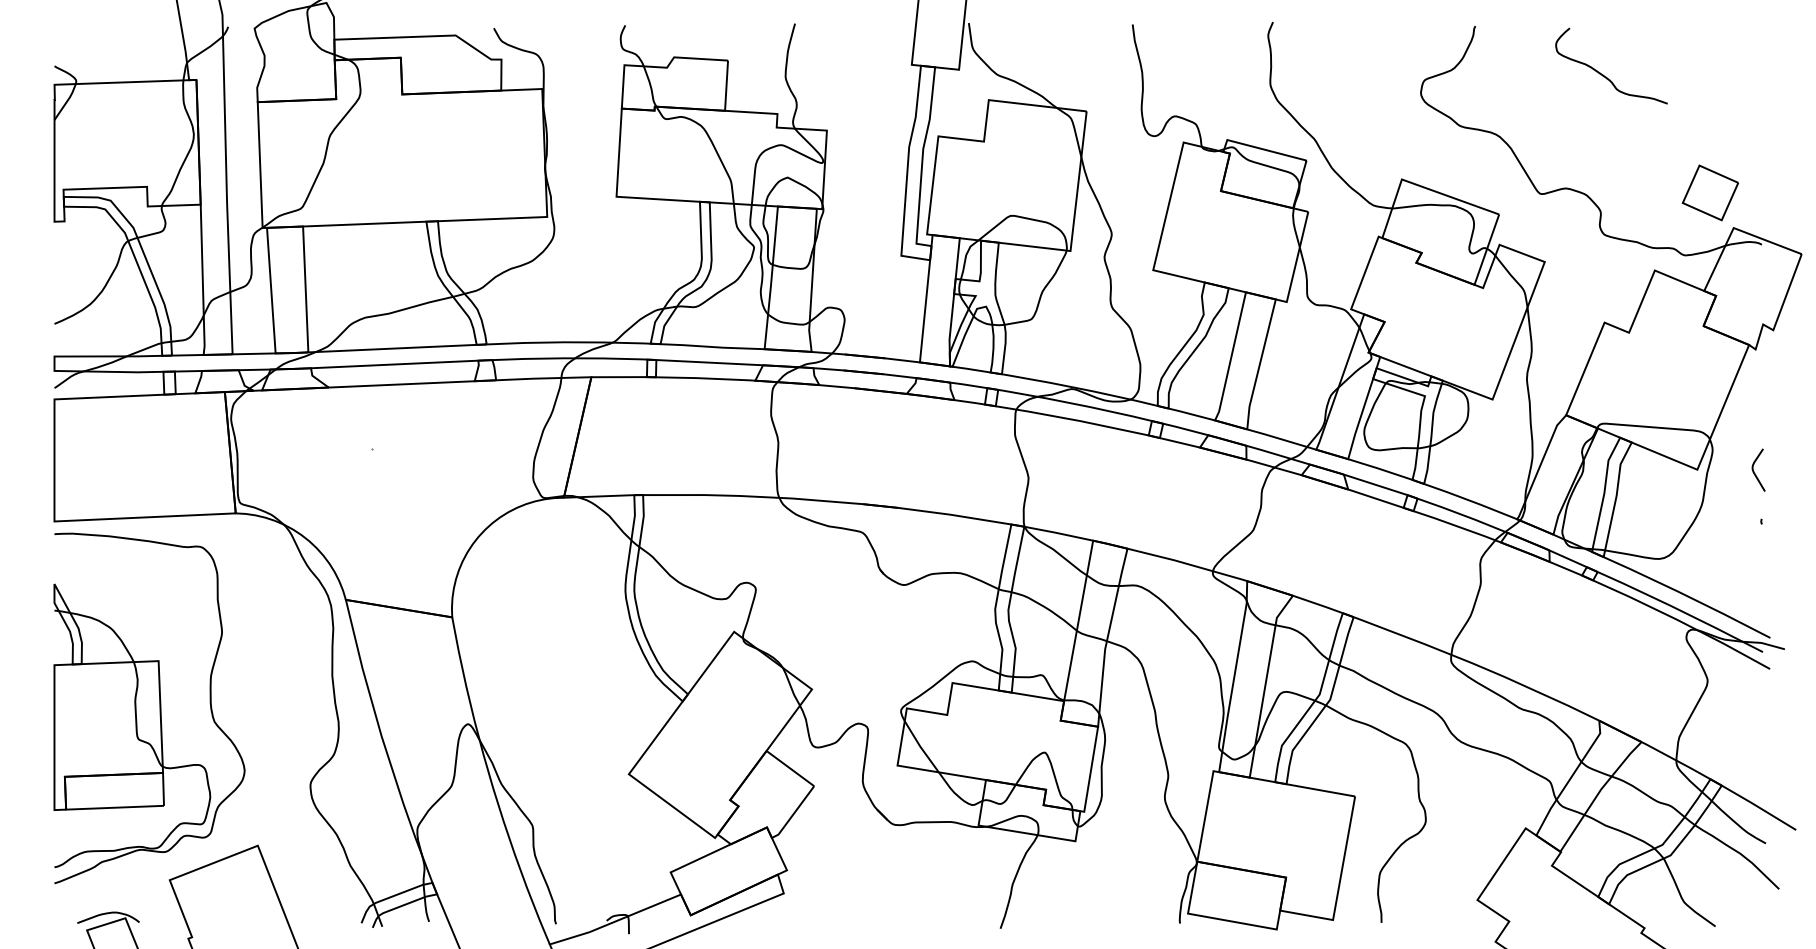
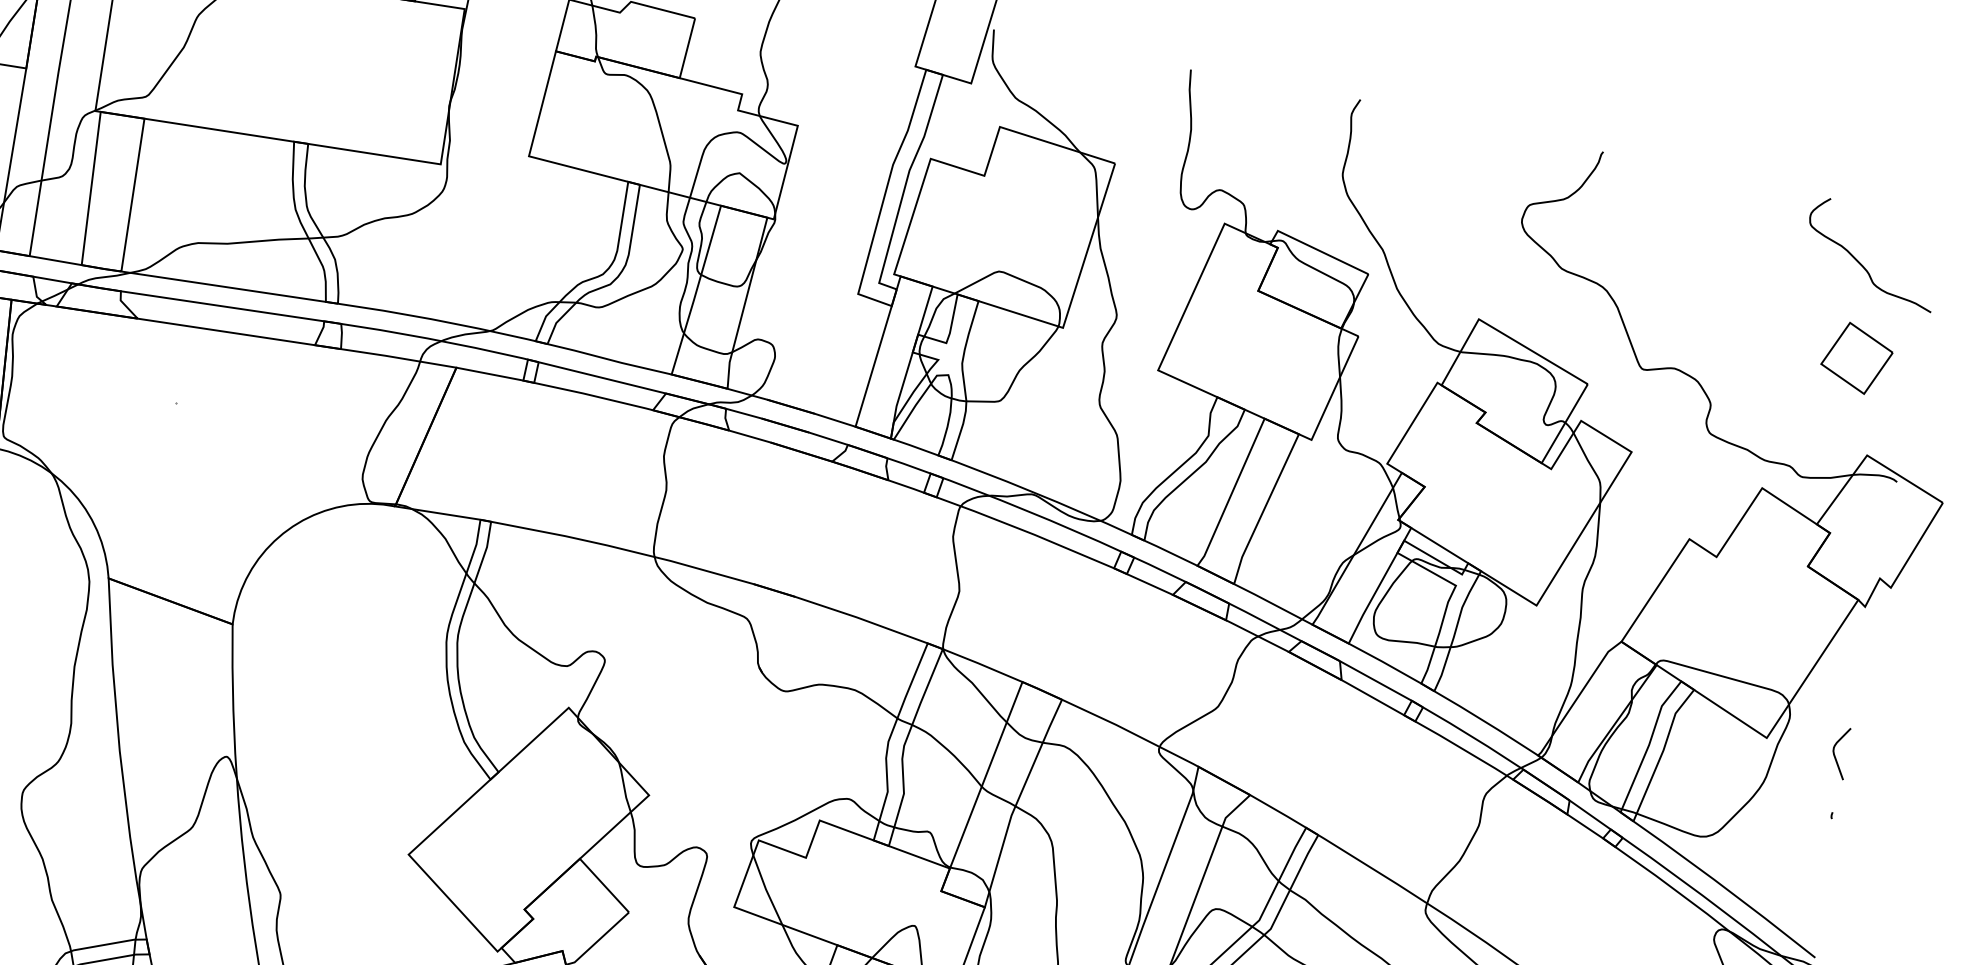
curve: (1603, 74) -> (1860, 262), moved
part: (1709, 192) -> (1855, 357), moved

